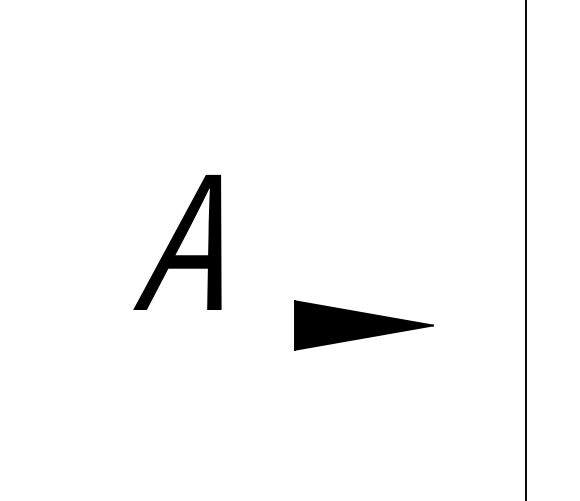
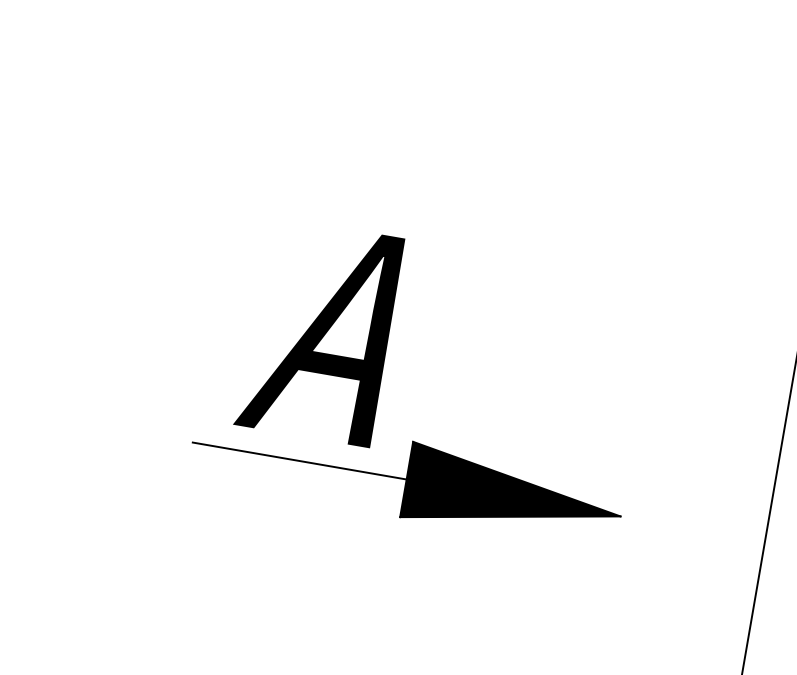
text: (177, 242) -> (319, 331), moved
line: (225, 325) -> (299, 460), added

